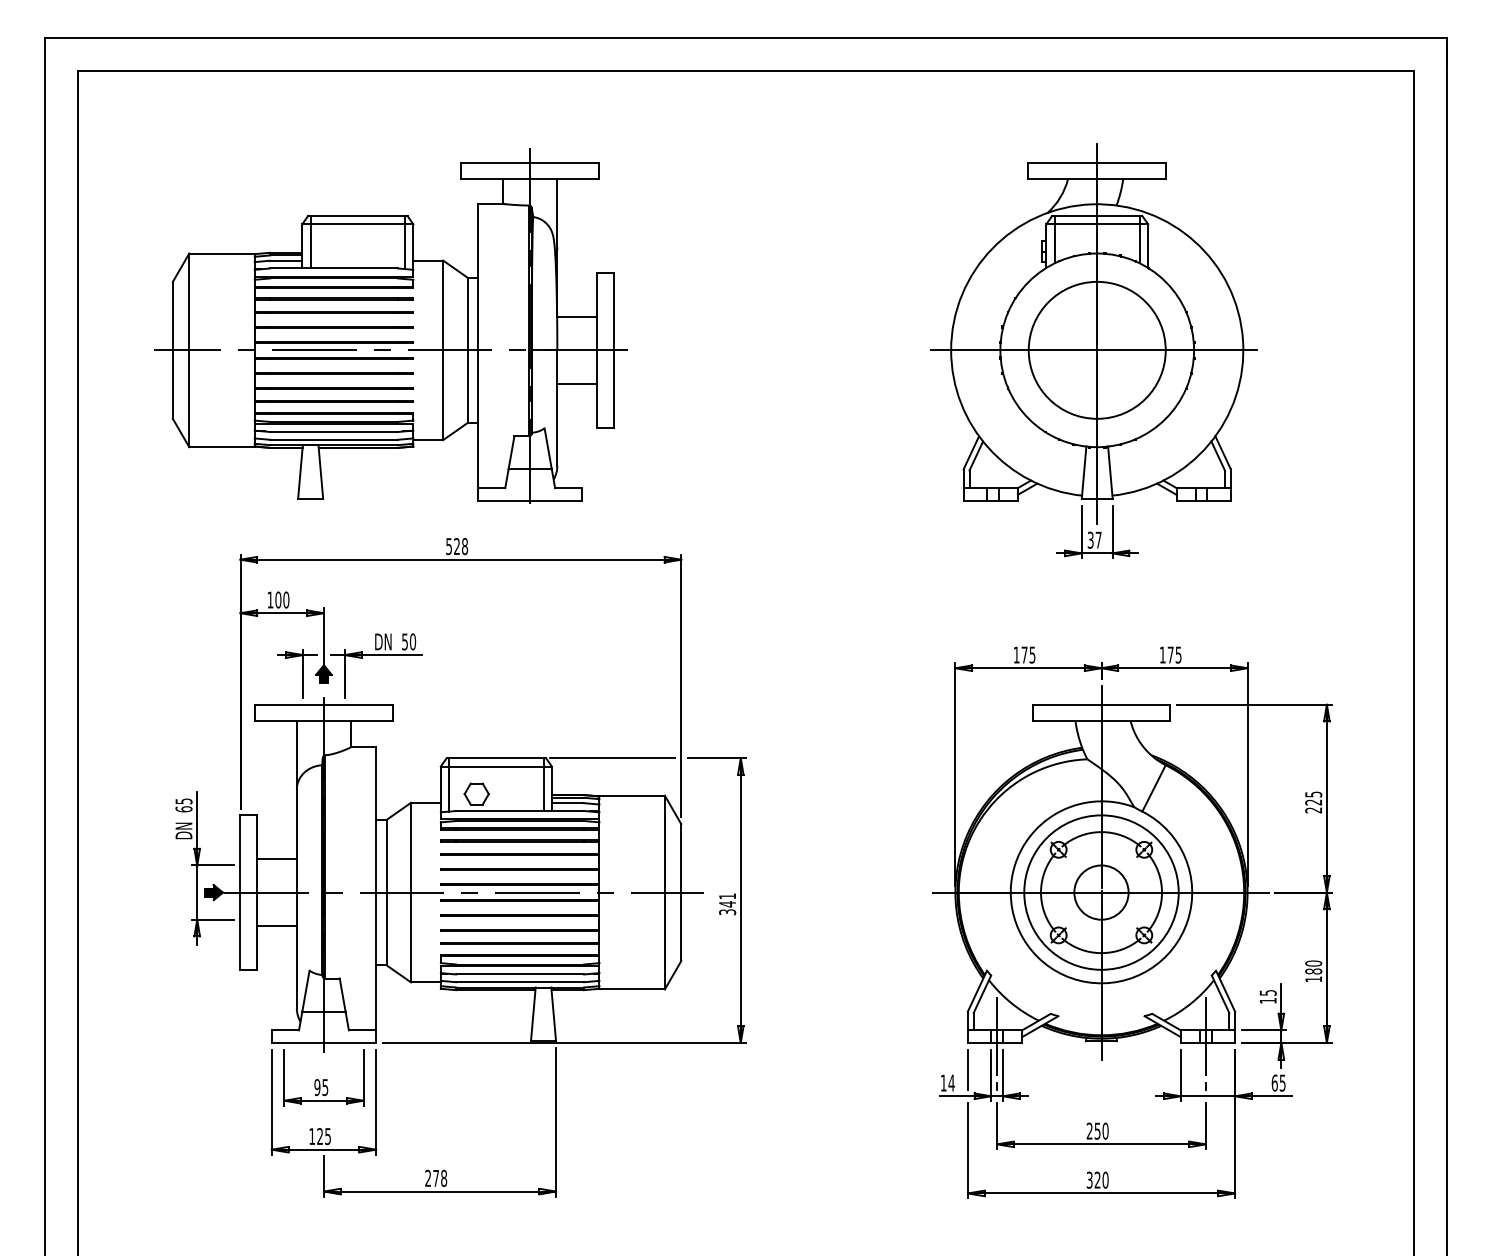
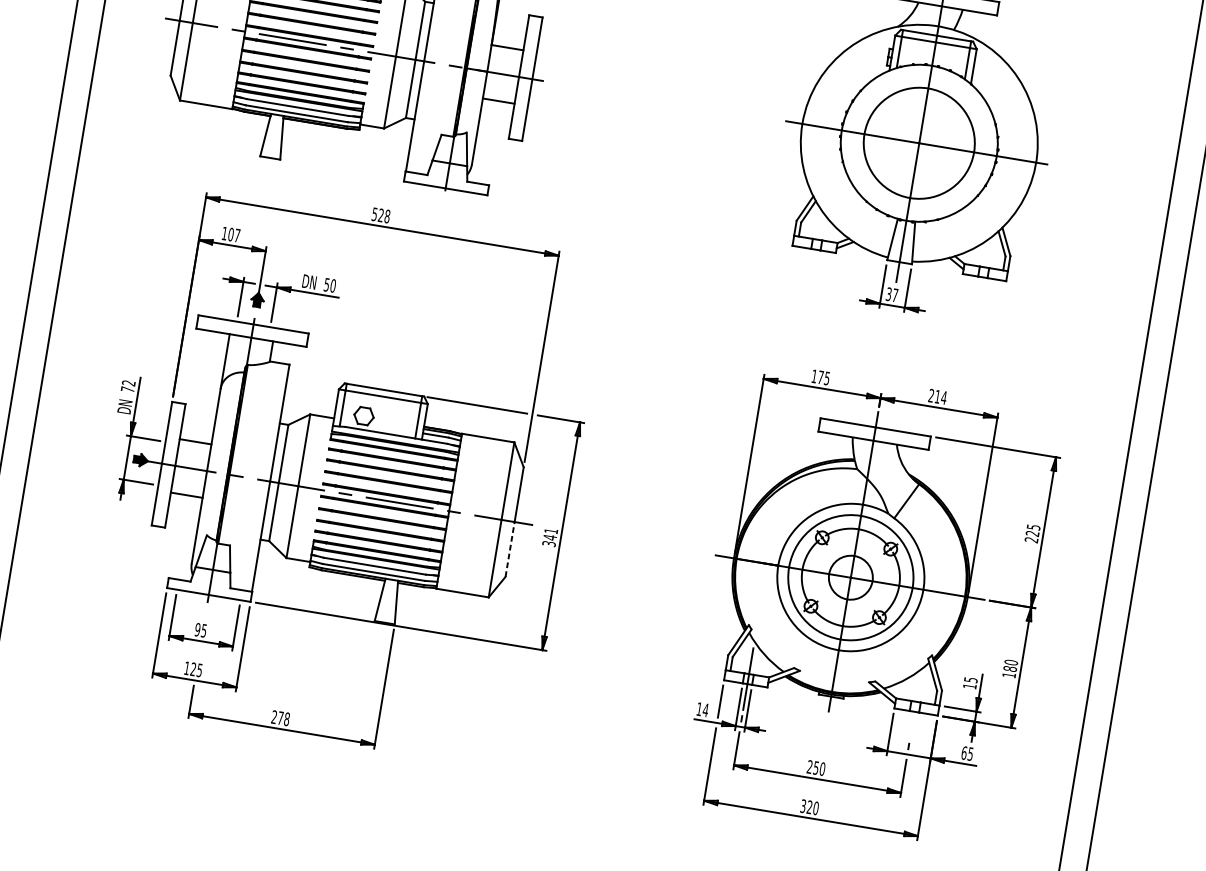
text: (286, 599) -> (237, 235), 100 -> 107
text: (1170, 654) -> (937, 396), 175 -> 214
text: (183, 805) -> (127, 386), 65 -> 72
line: (681, 926) -> (510, 549), solid -> dashed
line: (1205, 1036) -> (915, 706), removed

